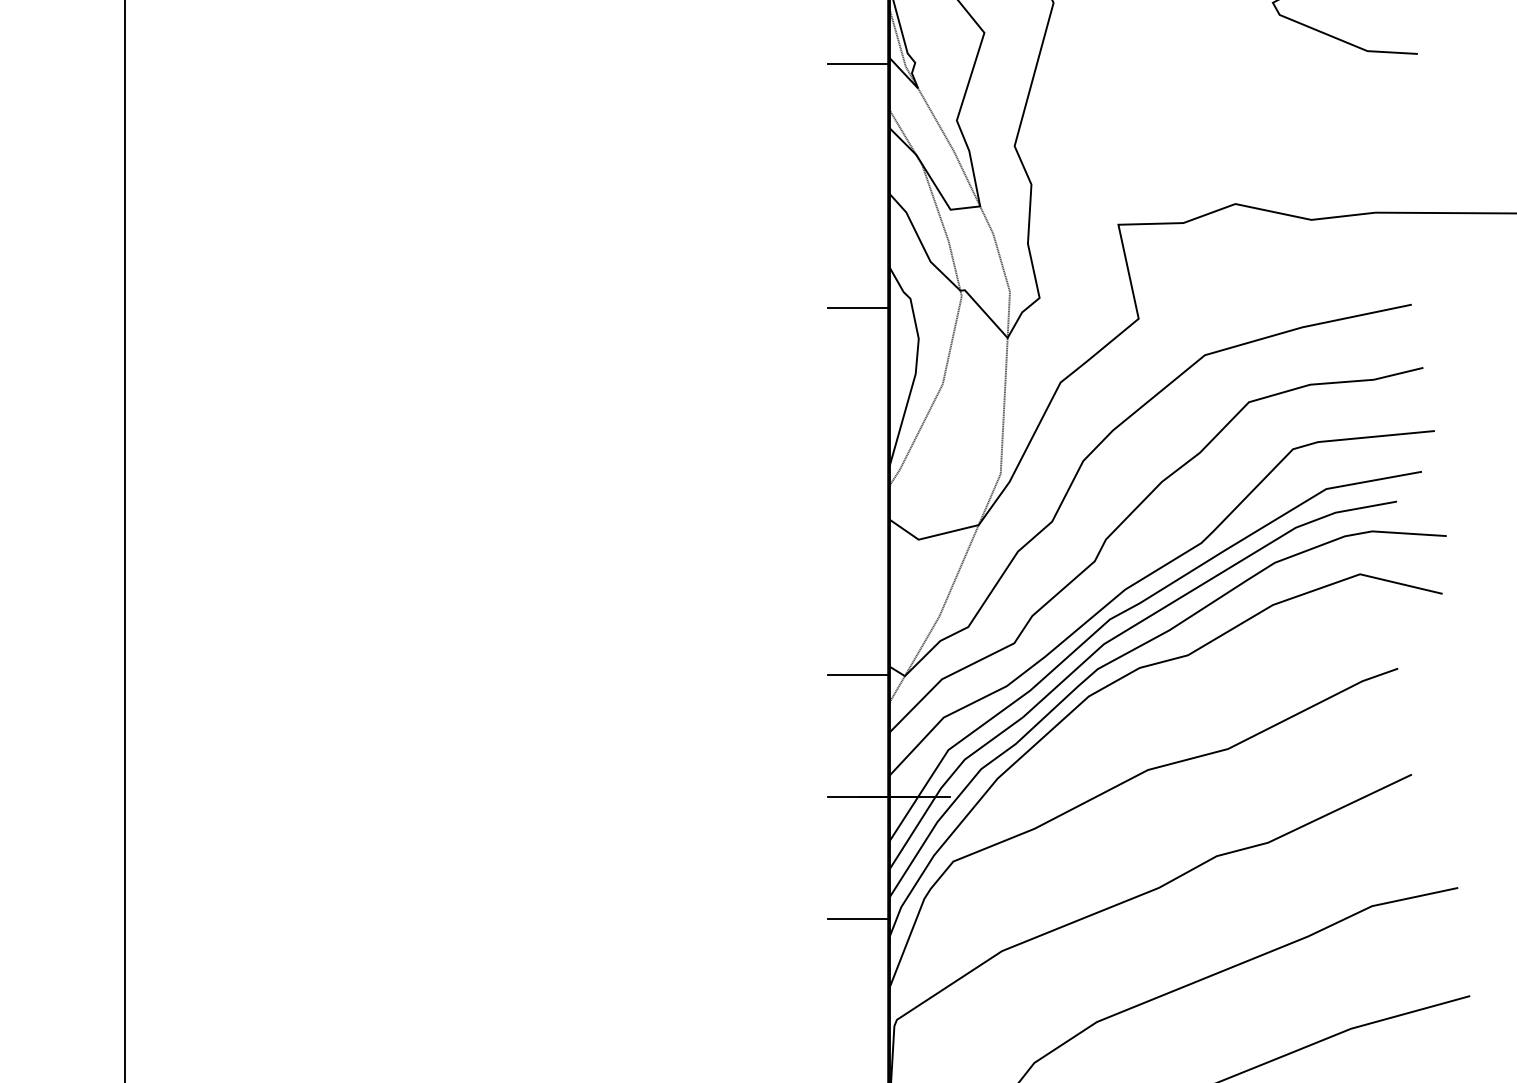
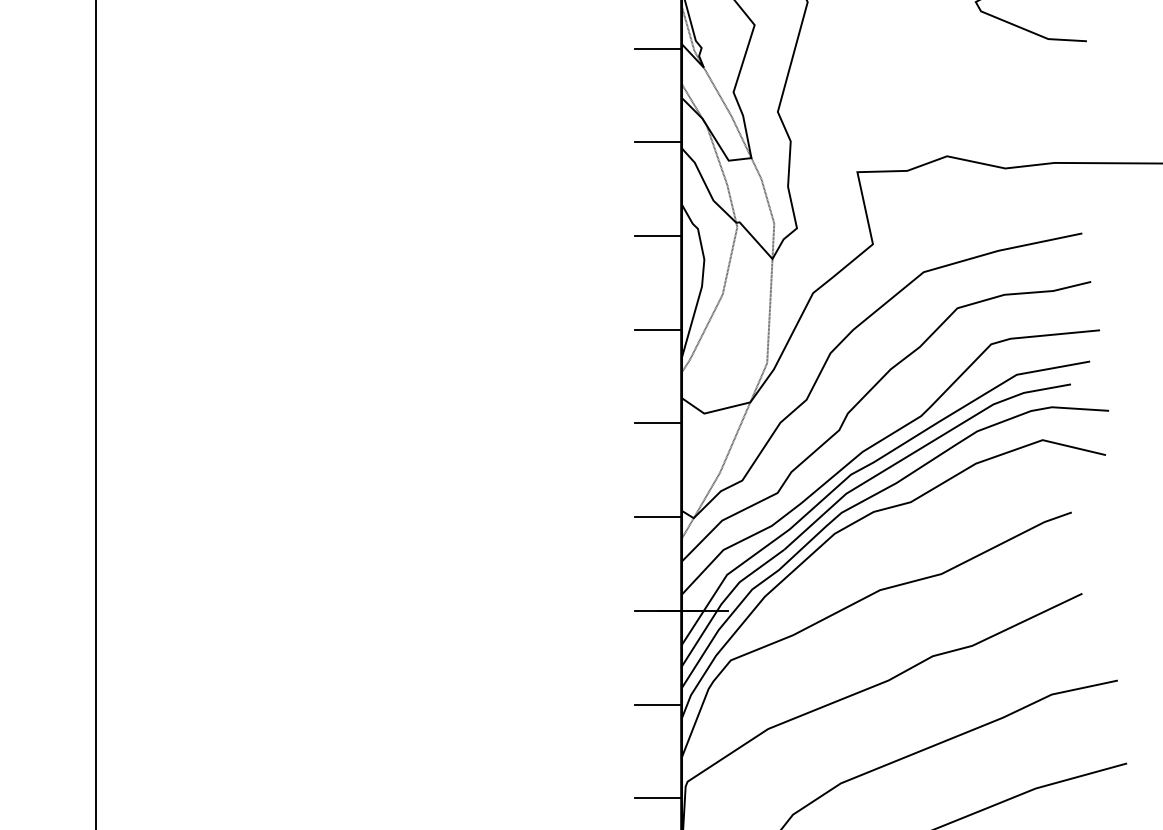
line: (857, 186) -> (657, 142), added
line: (857, 429) -> (657, 329), added
line: (857, 552) -> (657, 423), added
line: (857, 1041) -> (657, 798), added

